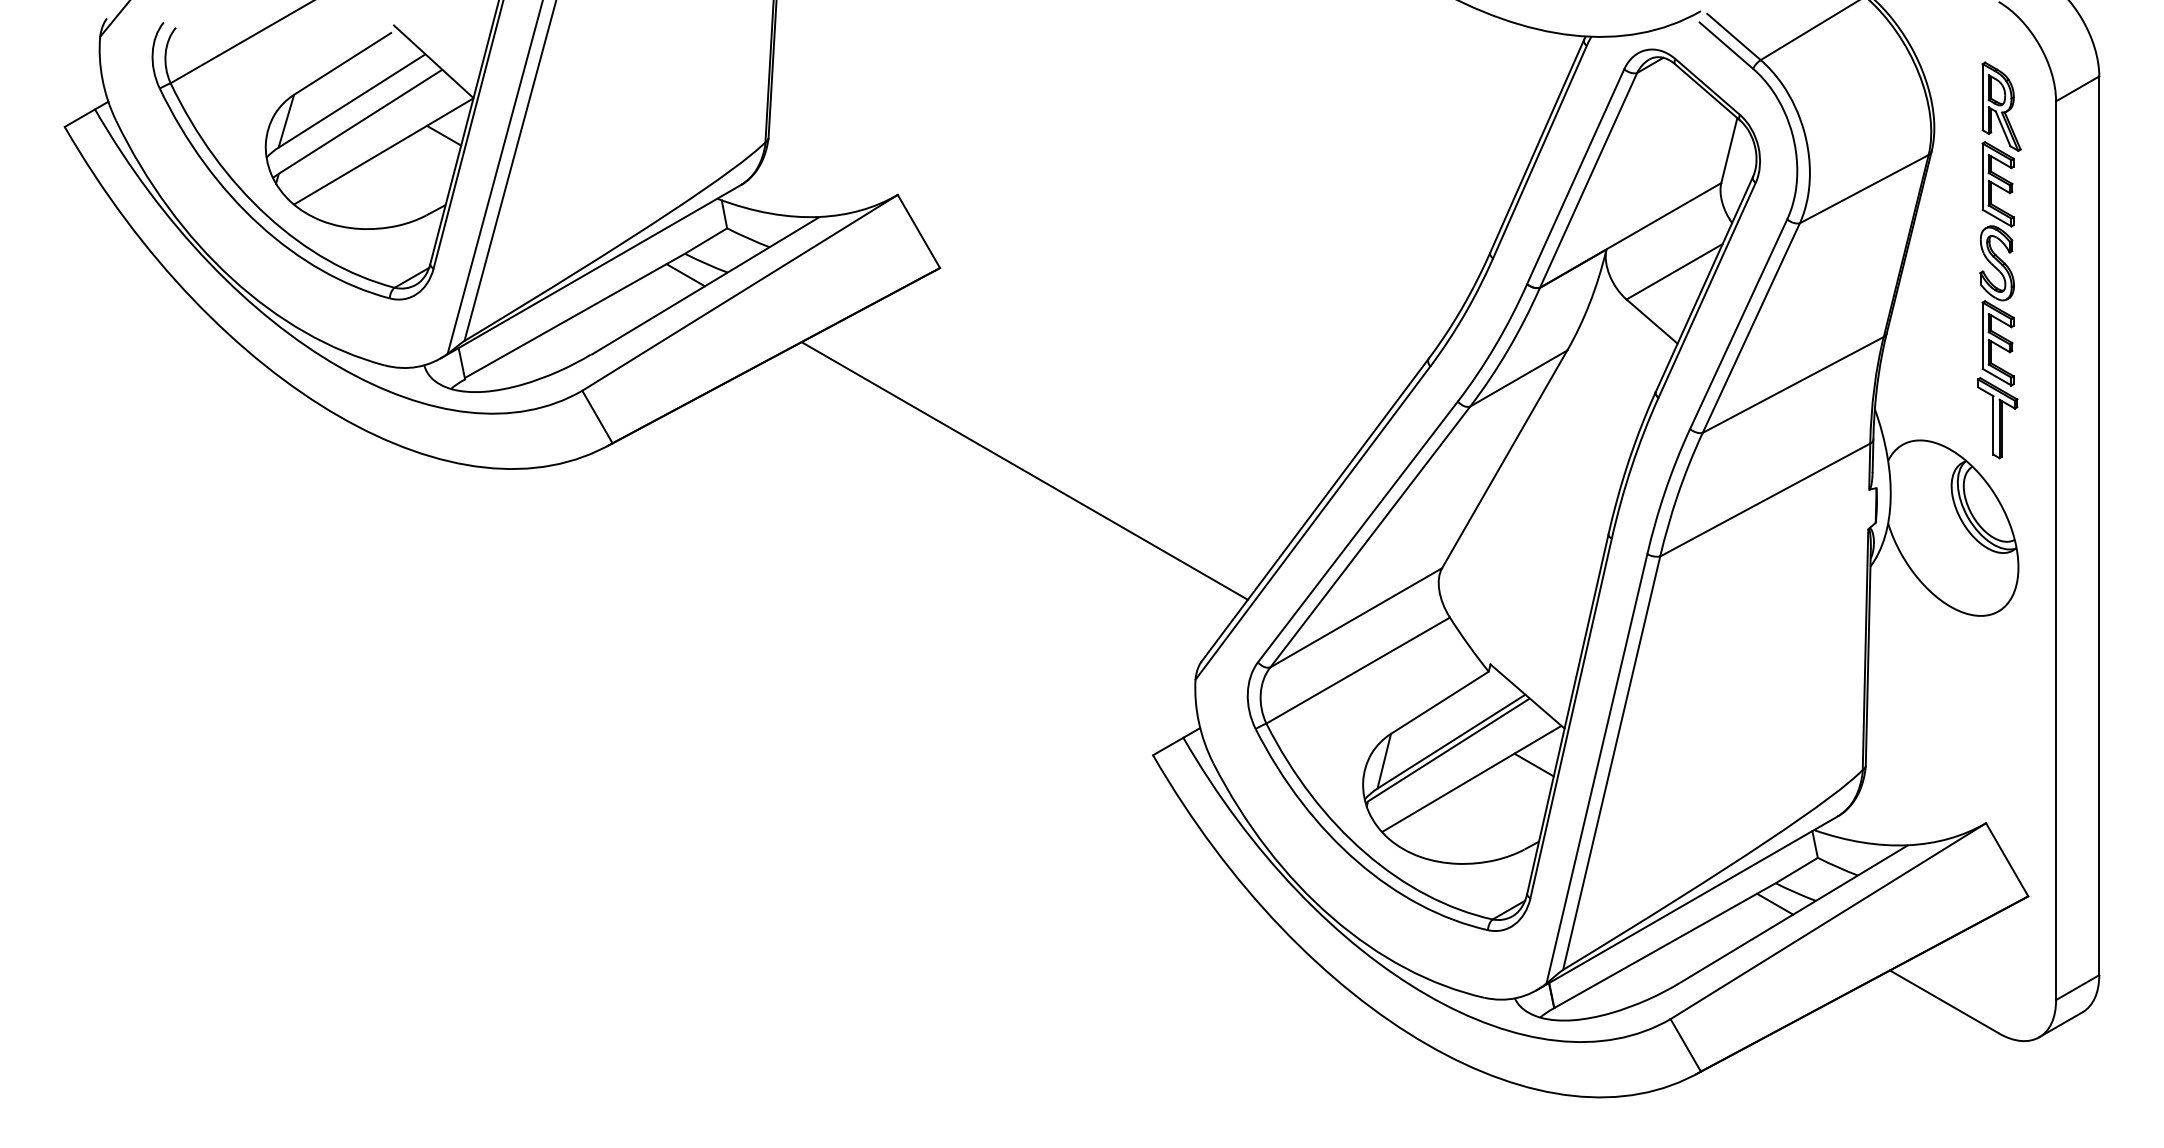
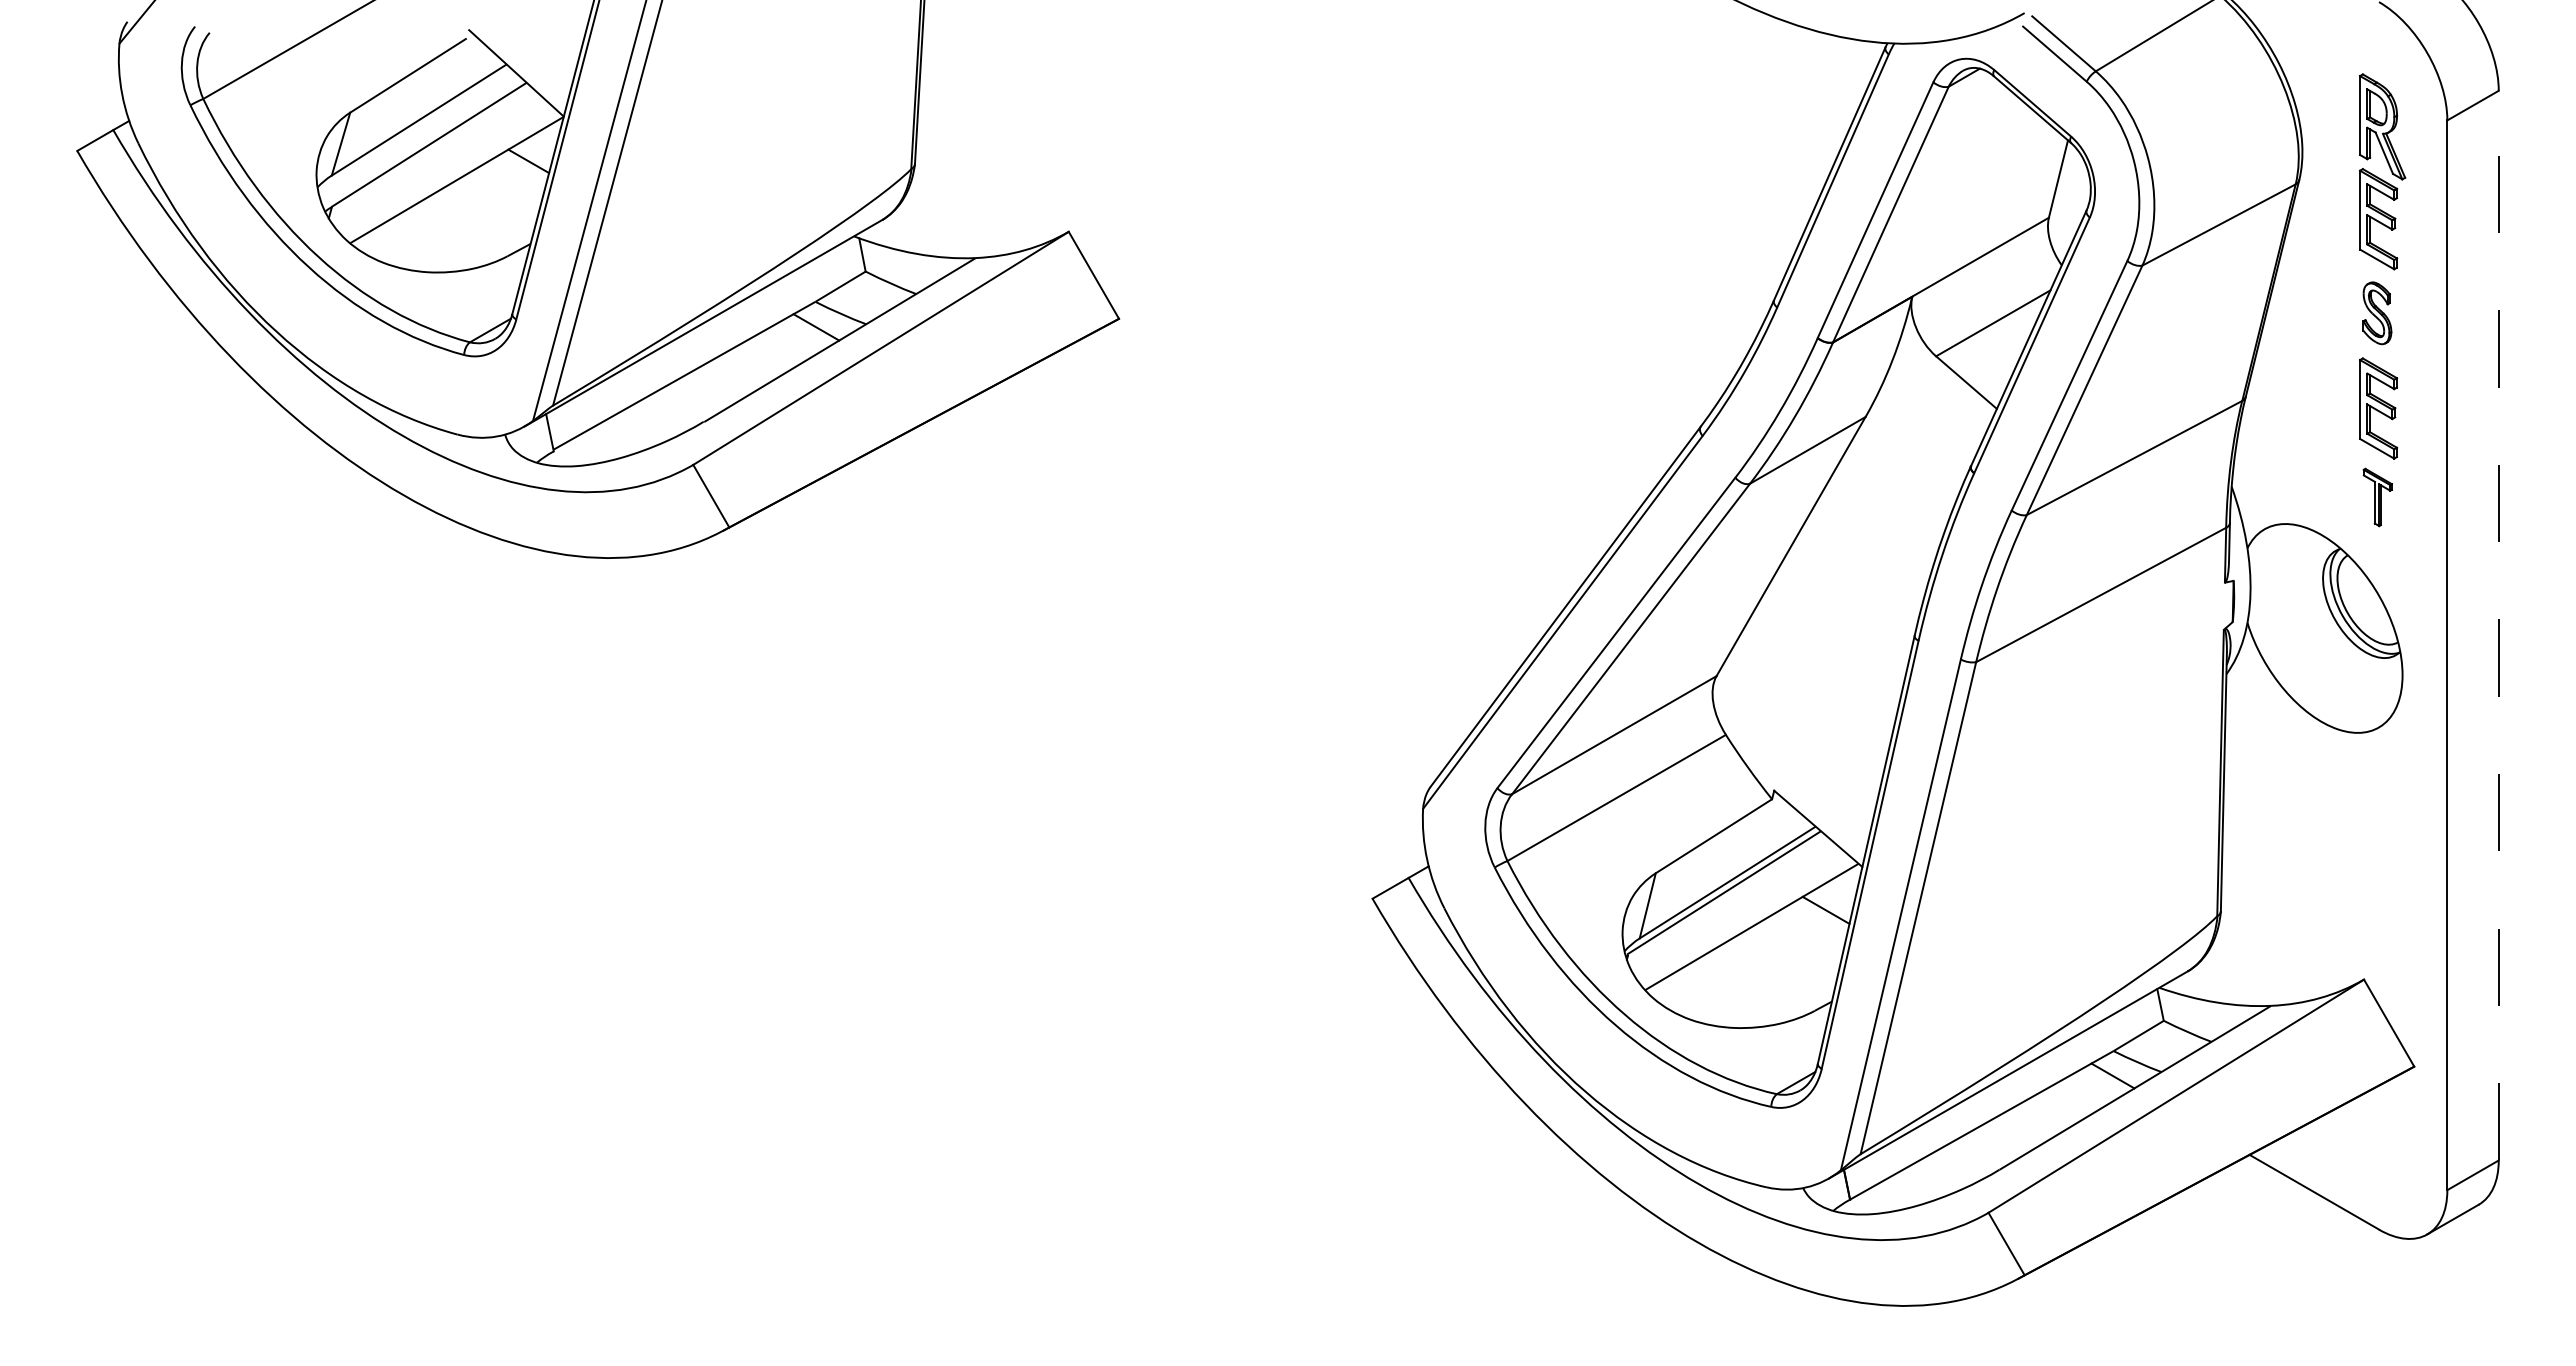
part: (1997, 263) -> (2377, 313), size x0.7
part: (1997, 418) -> (2377, 497), size x0.6
line: (1024, 471) -> (1219, 560), removed
line: (2099, 525) -> (2498, 625), solid -> dashed

